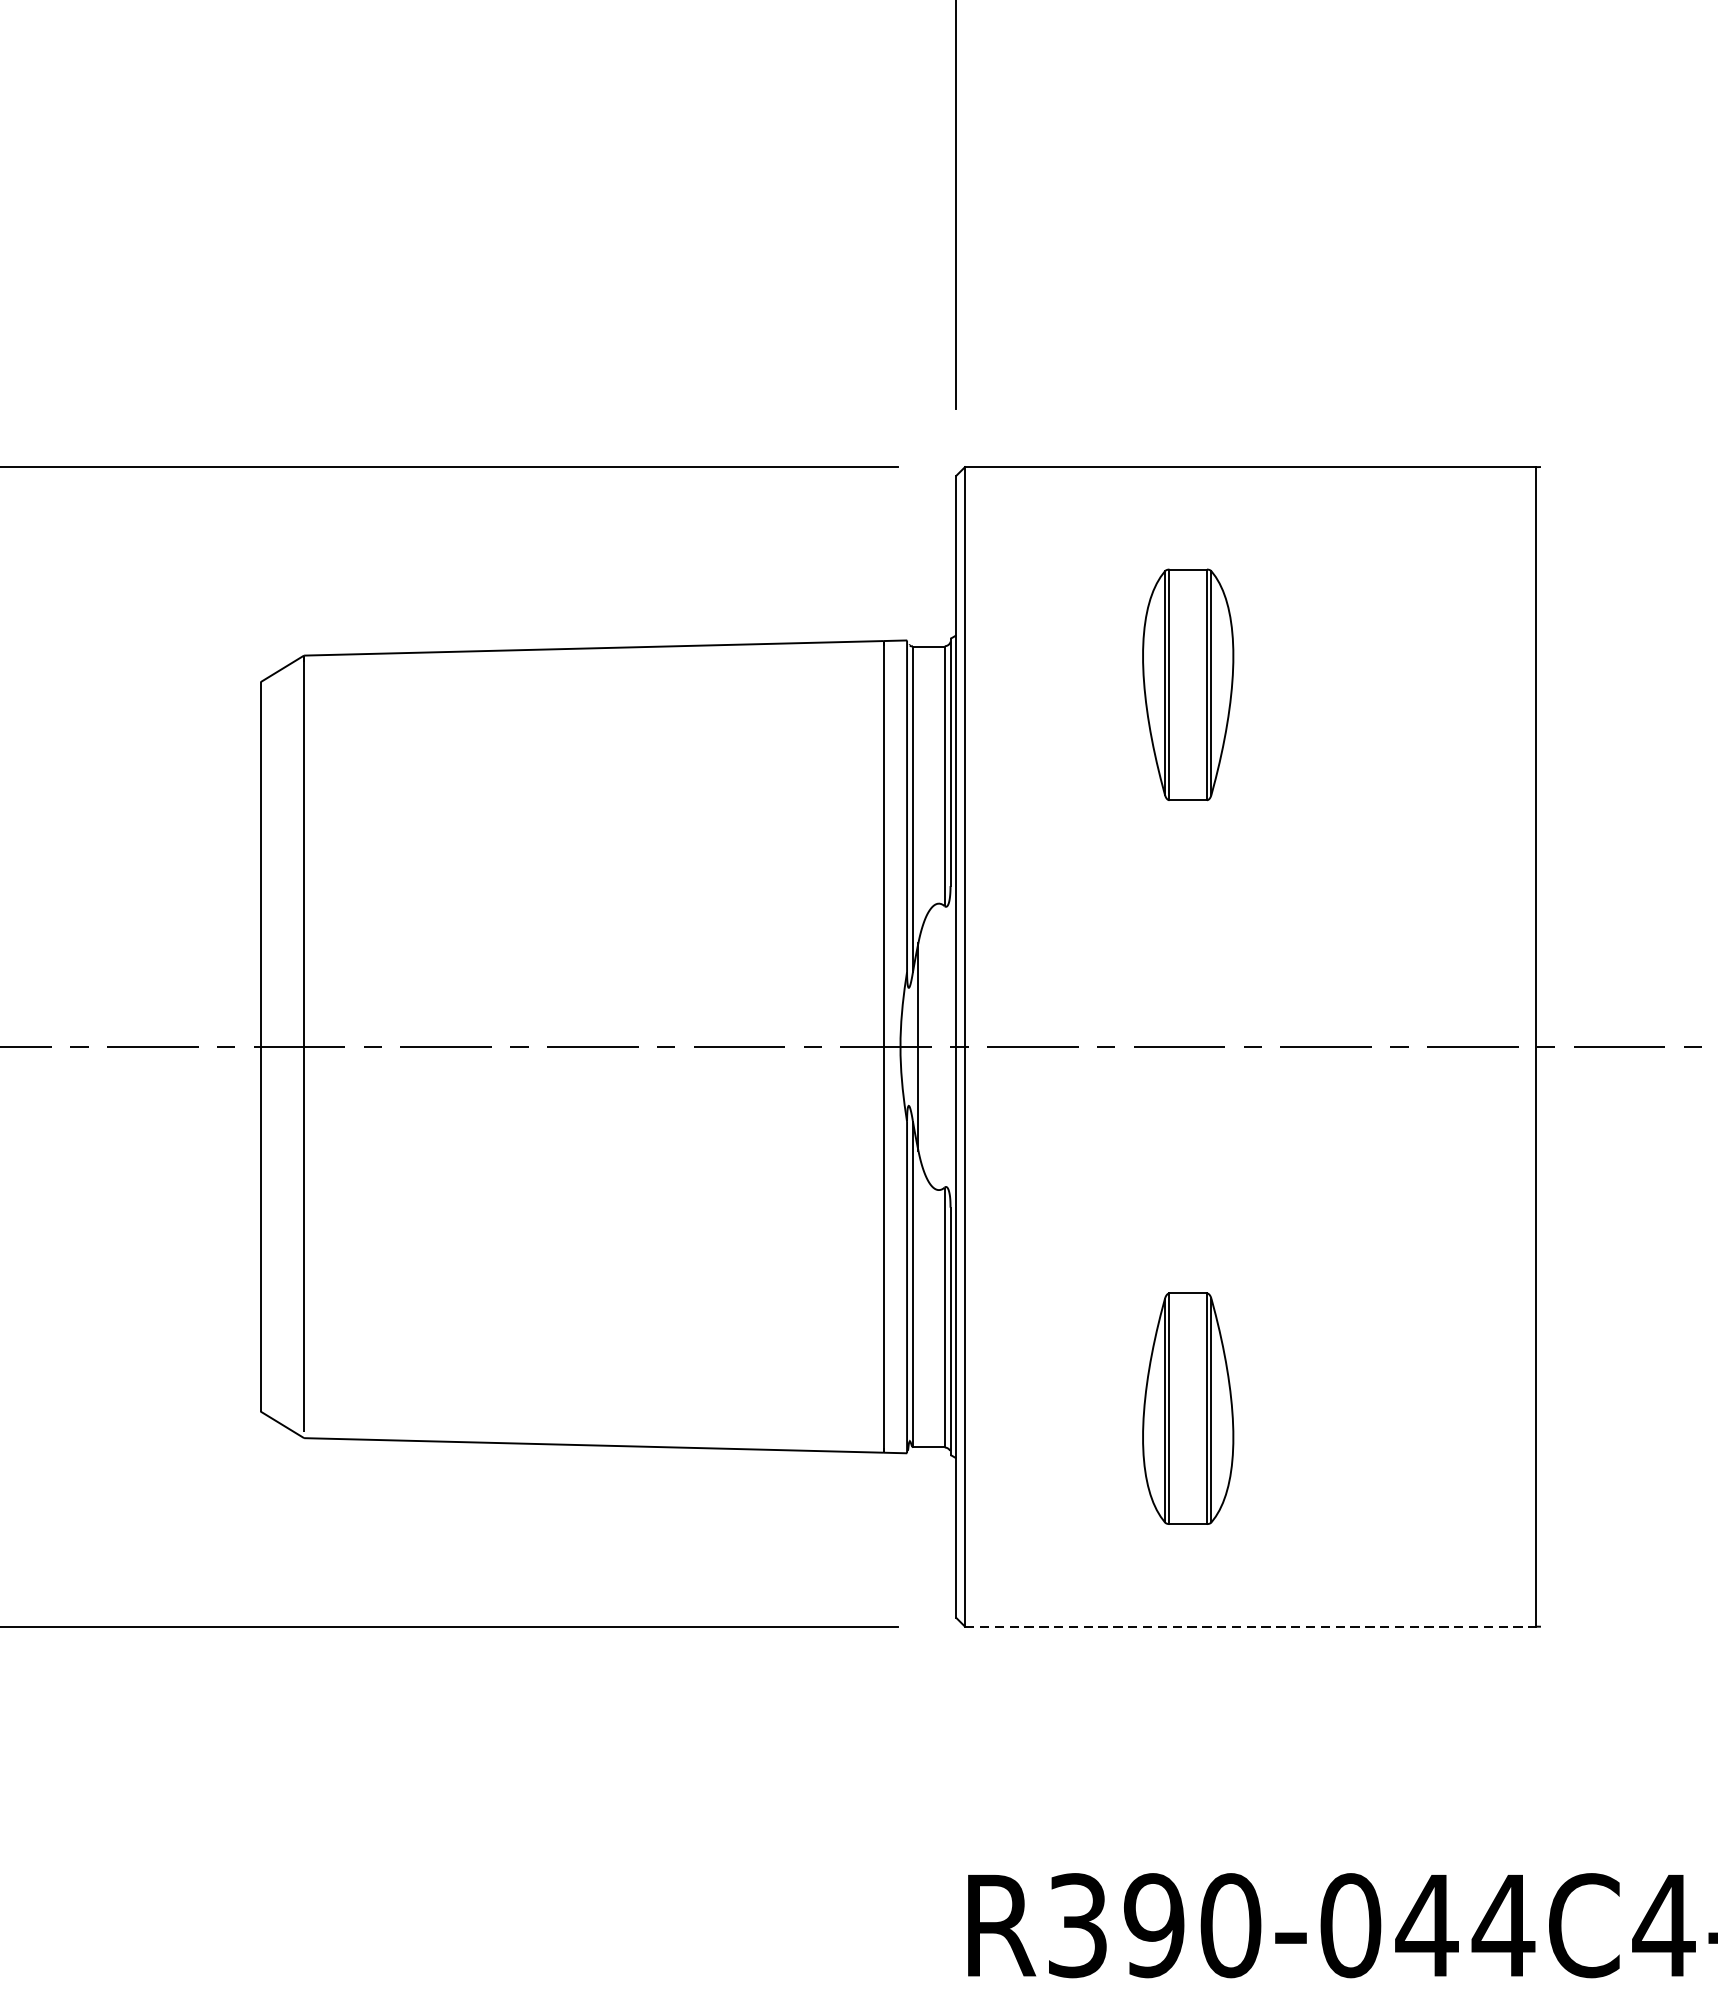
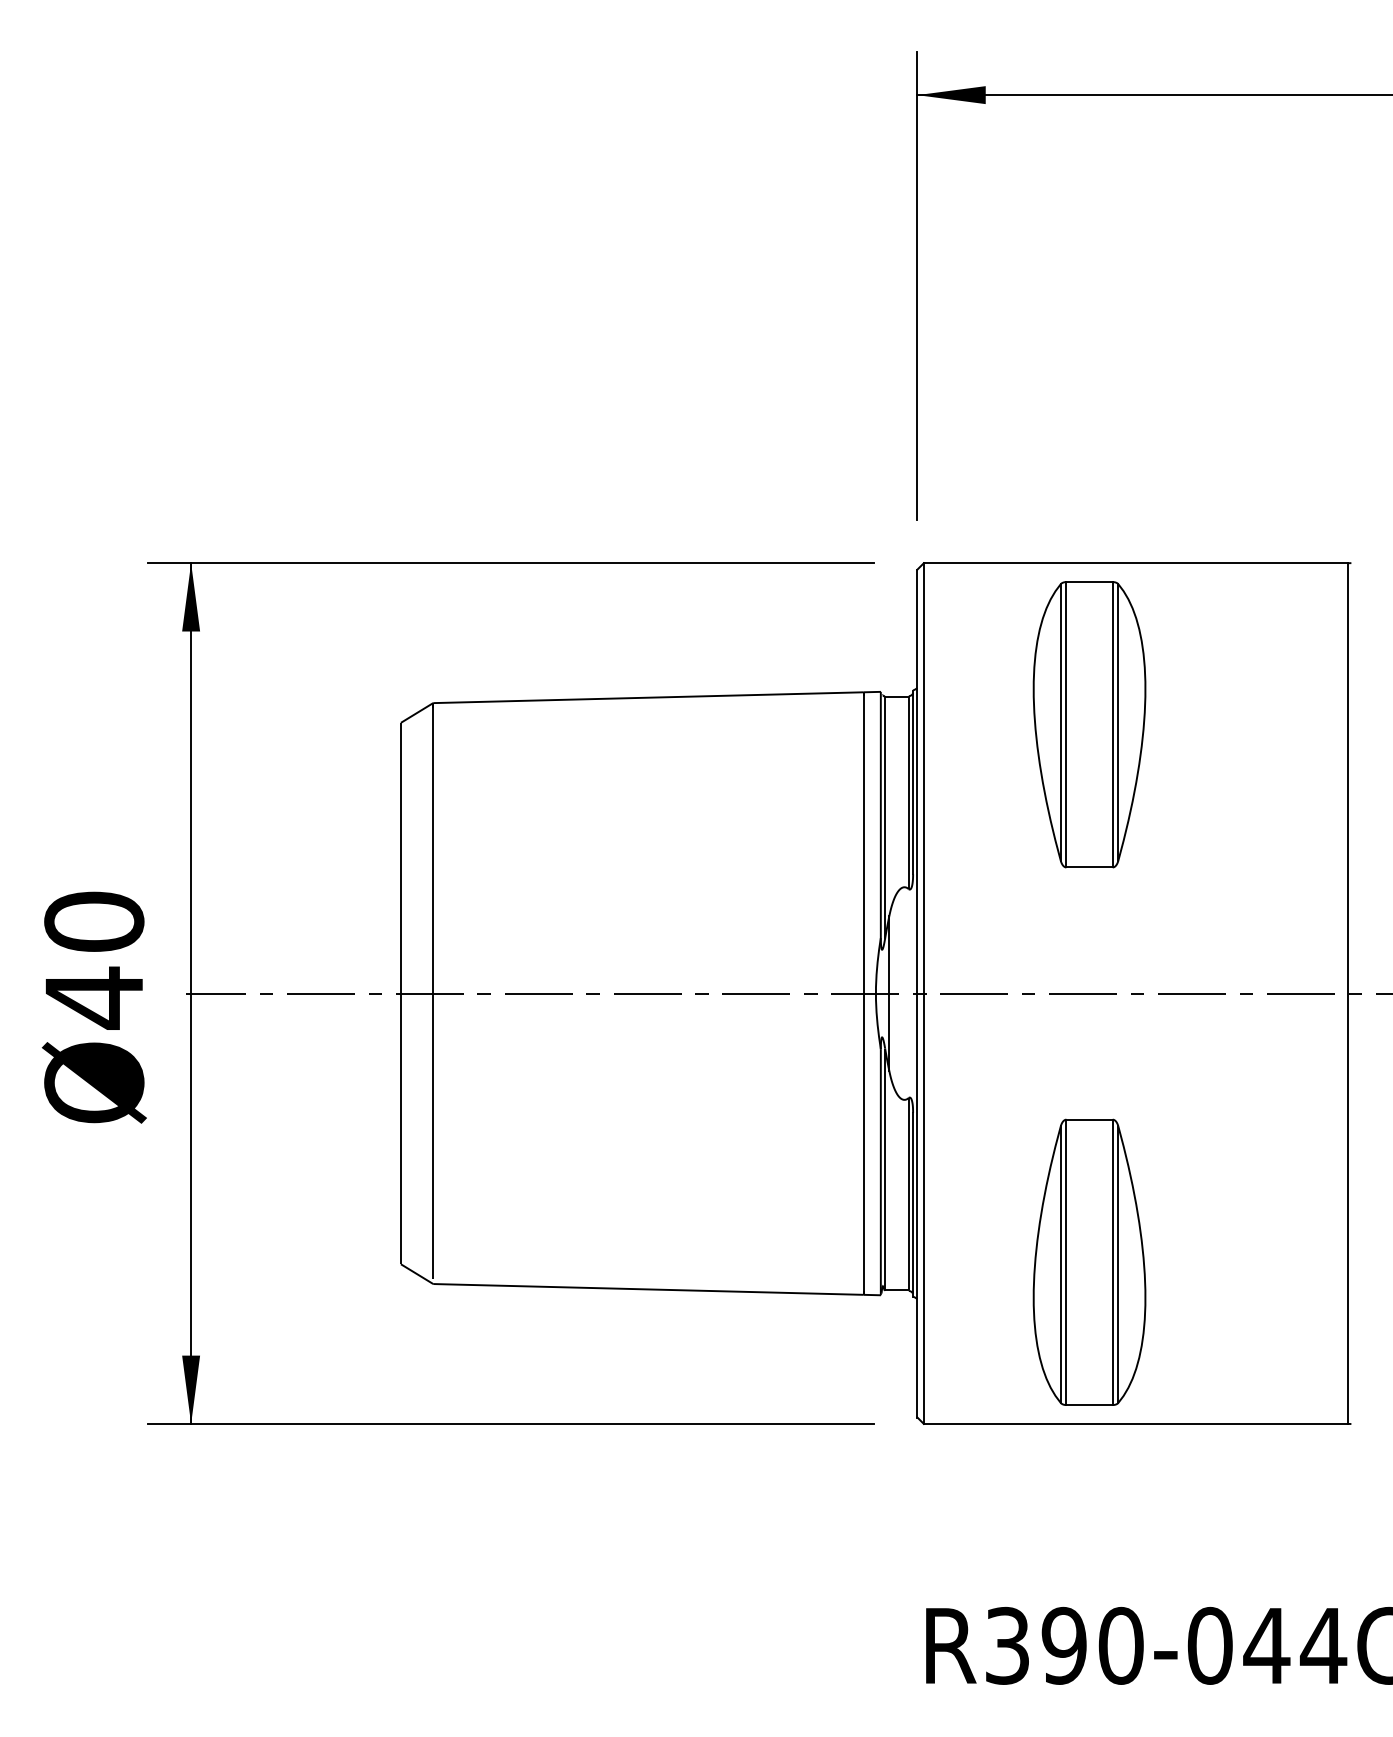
part: (1188, 684) -> (1089, 724), size x1.67
part: (1188, 1407) -> (1089, 1261), size x1.67
line: (1250, 1626) -> (1135, 1423), dashed -> solid

